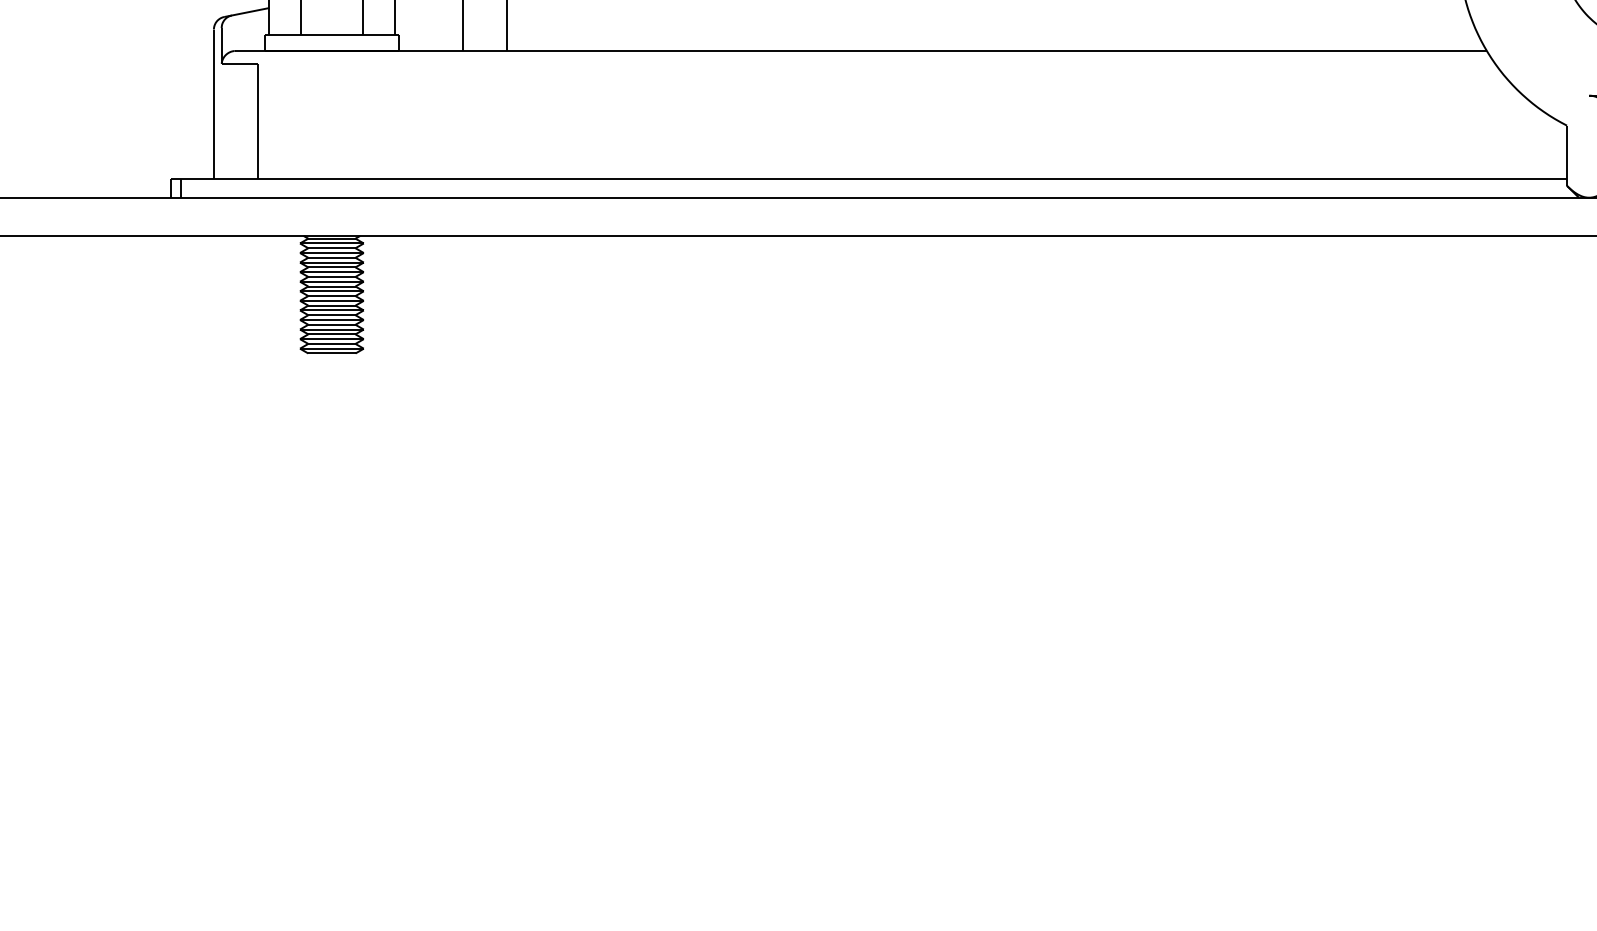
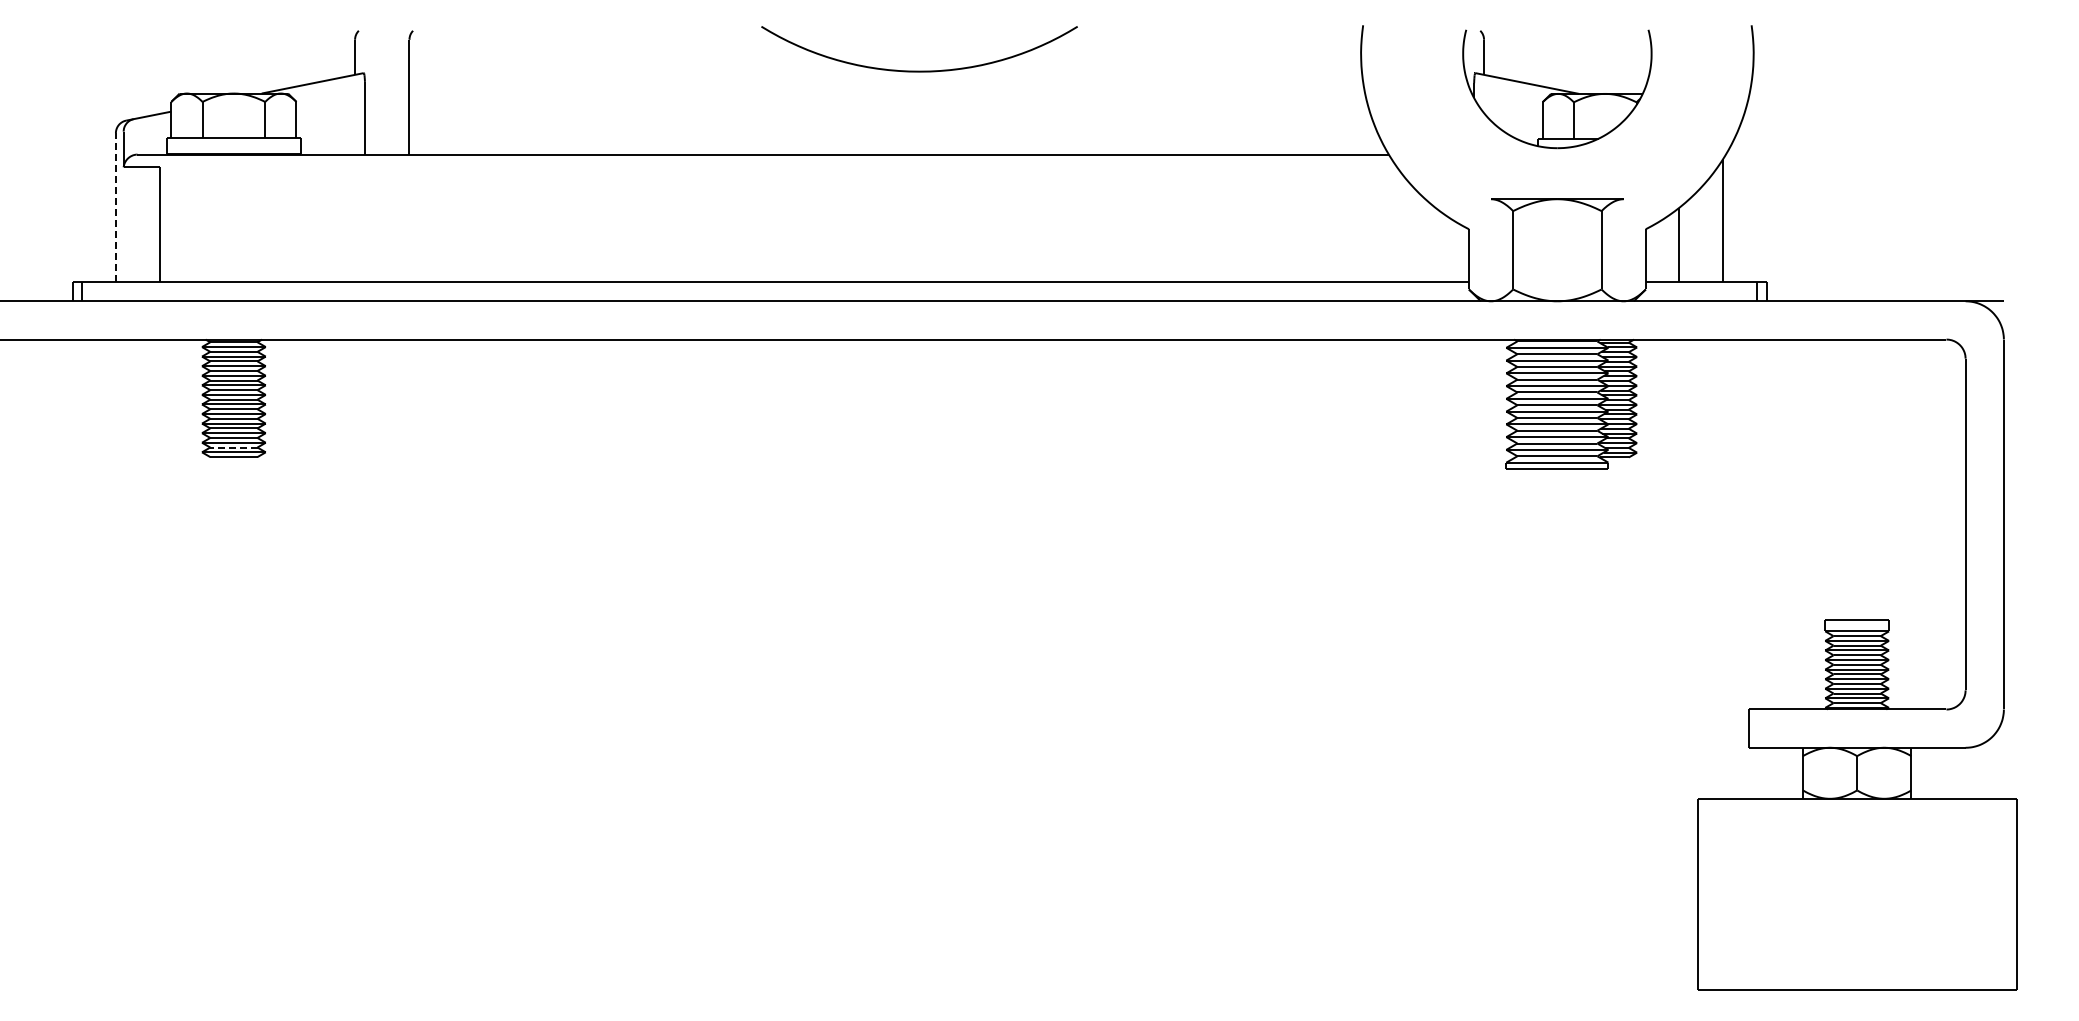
line: (213, 103) -> (115, 207), solid -> dashed
line: (331, 343) -> (233, 447), solid -> dashed

